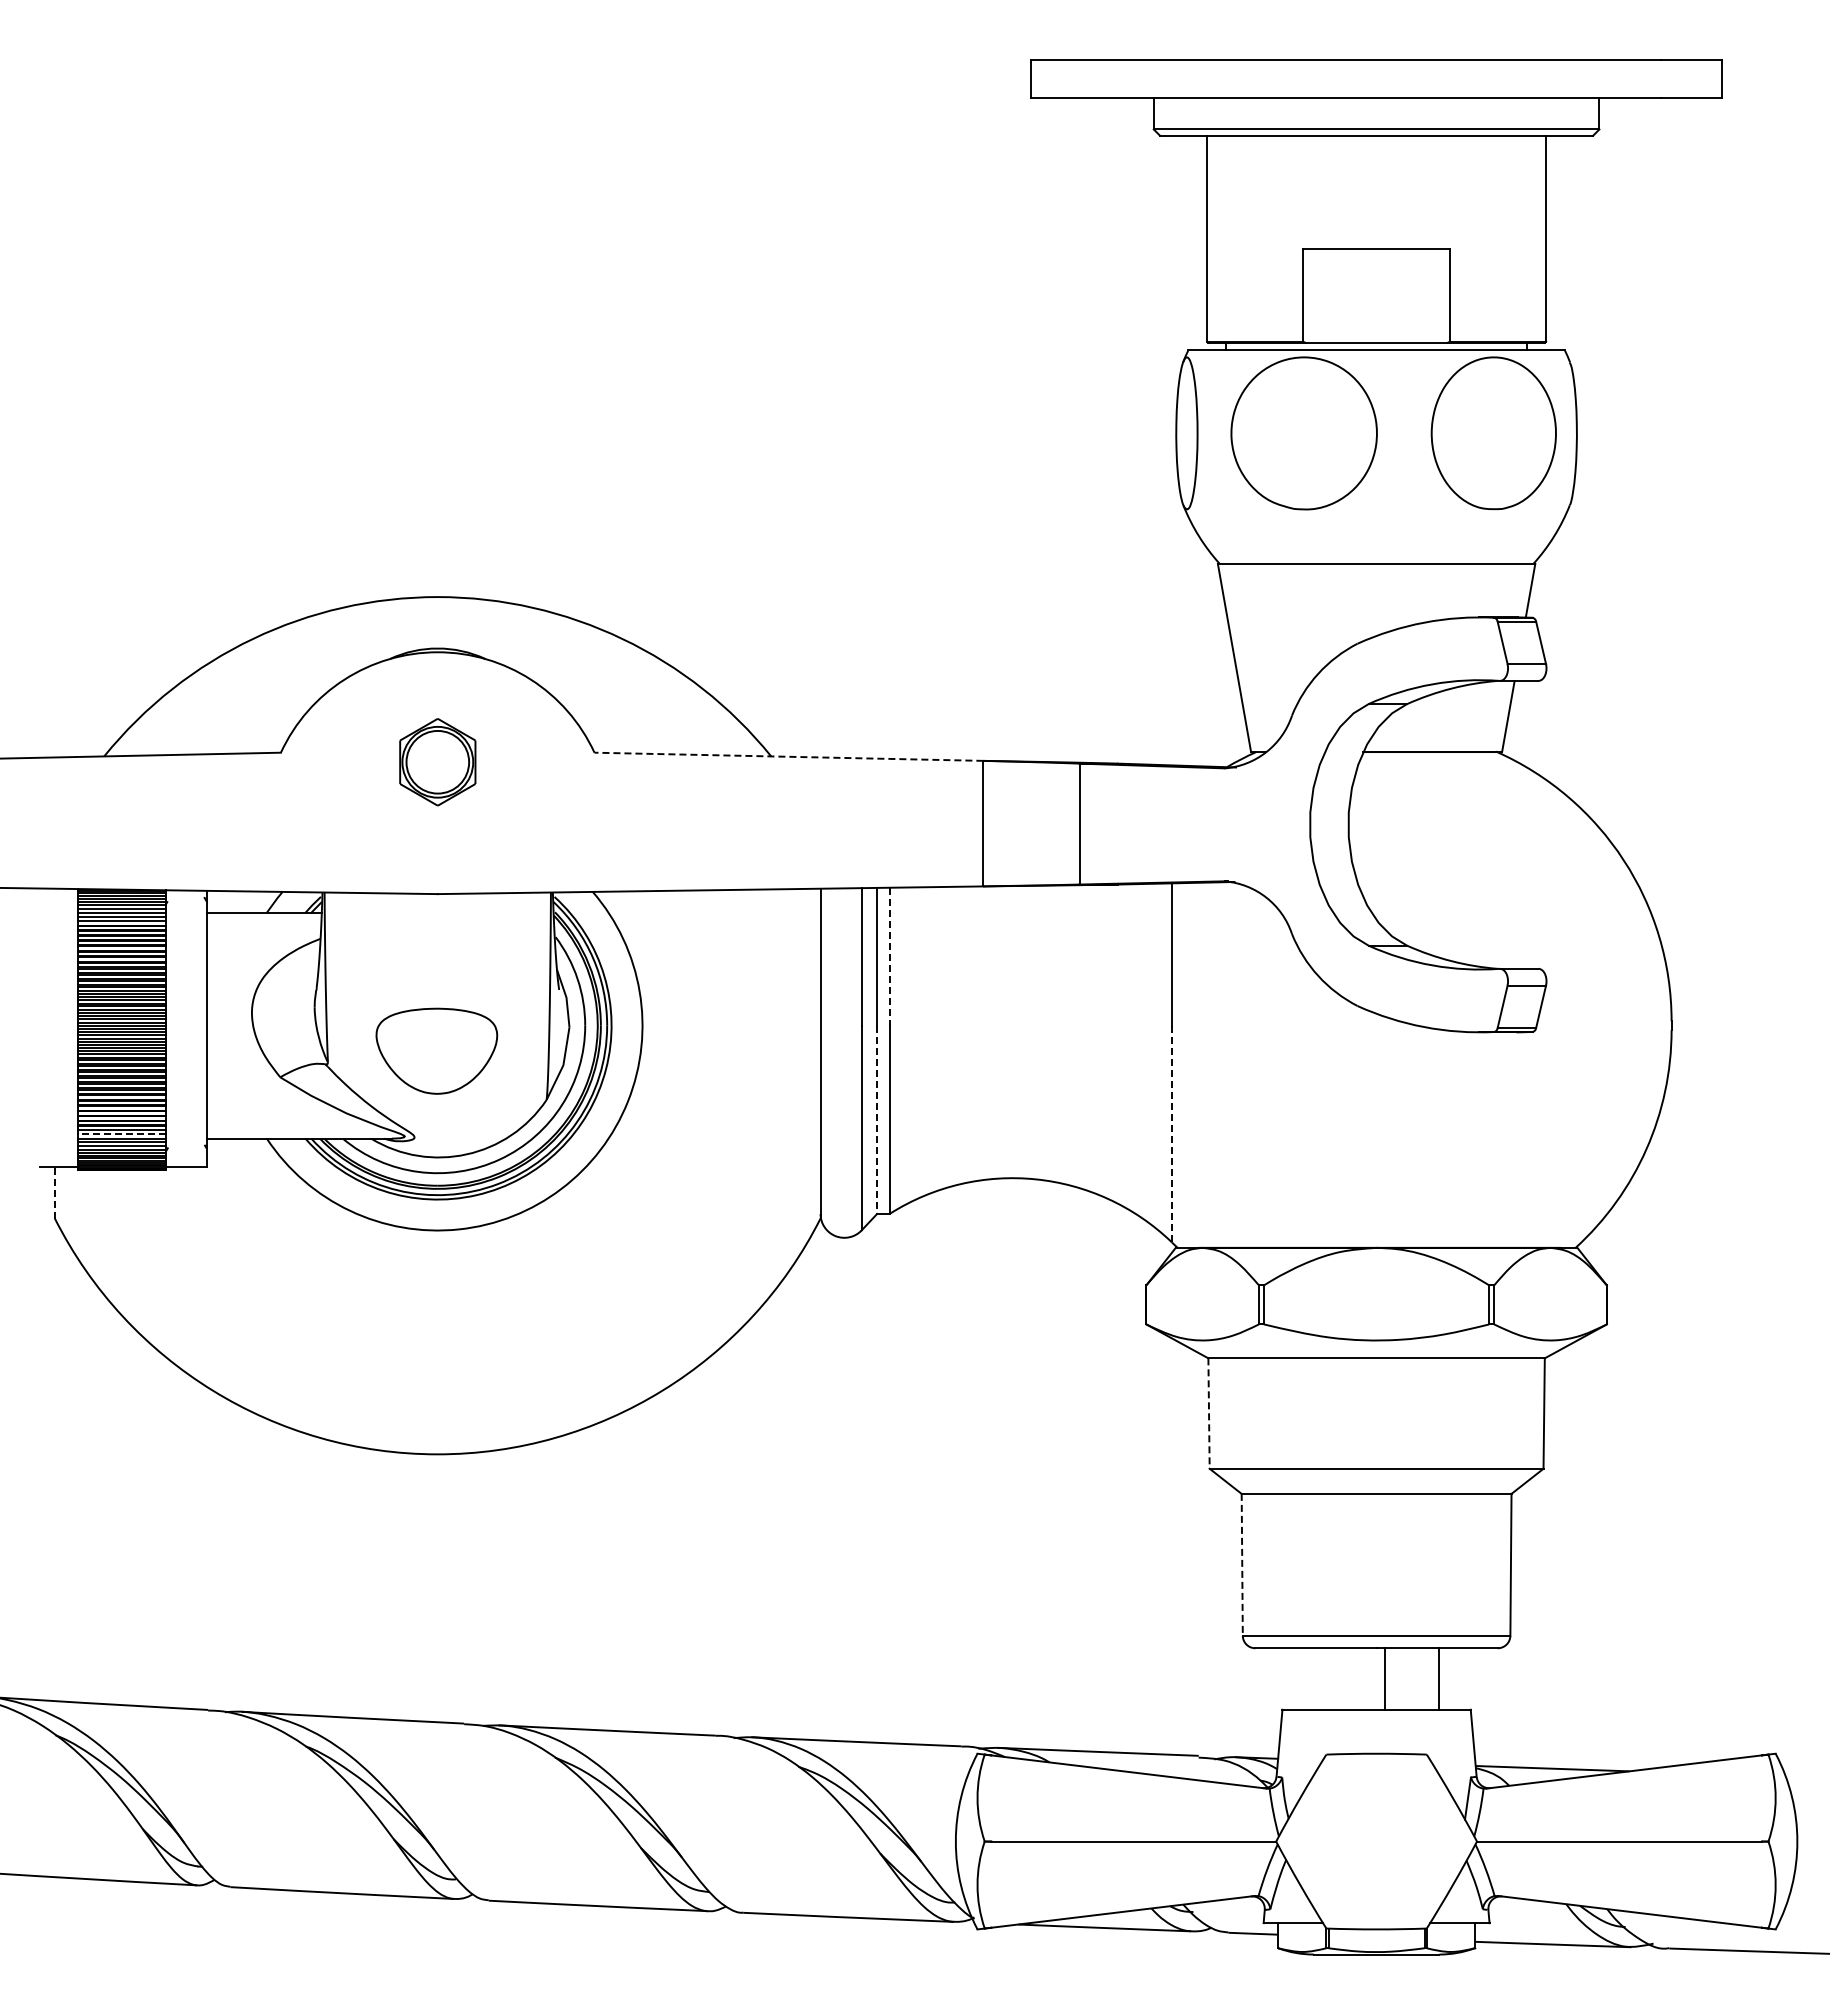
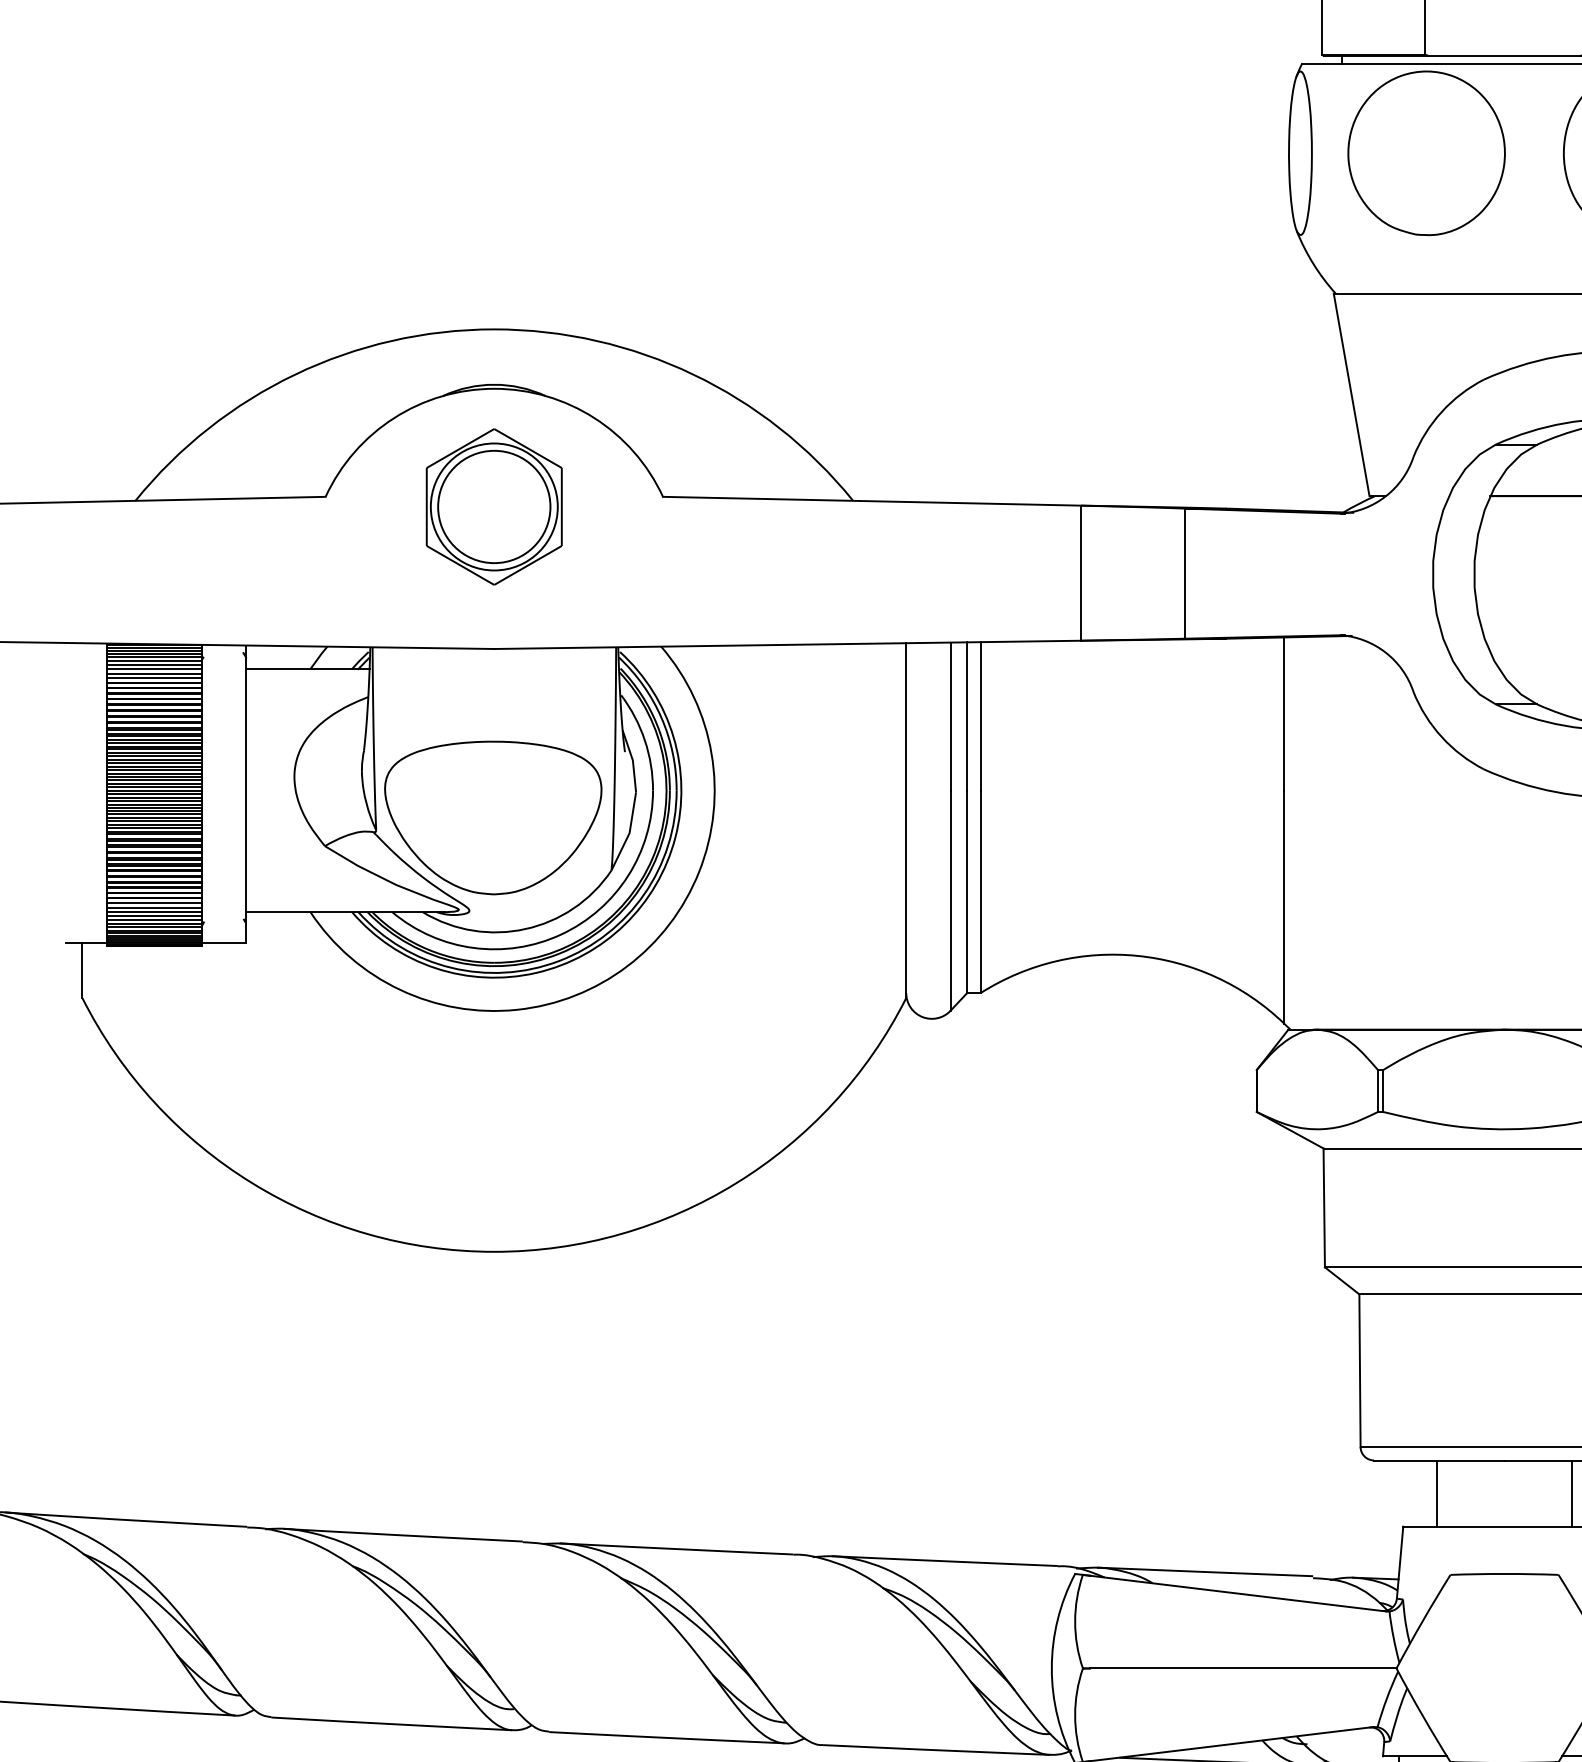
line: (788, 756) -> (871, 500), dashed -> solid
part: (437, 762) -> (494, 507), size x1.67
line: (889, 956) -> (980, 716), dashed -> solid
part: (436, 1051) -> (493, 818), size x1.67
line: (877, 1120) -> (967, 892), dashed -> solid
line: (122, 1134) -> (155, 907), dashed -> solid
line: (1172, 1134) -> (1284, 907), dashed -> solid
line: (54, 1192) -> (81, 970), dashed -> solid
line: (1209, 1414) -> (1324, 1208), dashed -> solid
line: (1242, 1564) -> (1360, 1370), dashed -> solid
line: (1384, 1678) -> (1436, 1493), moved

